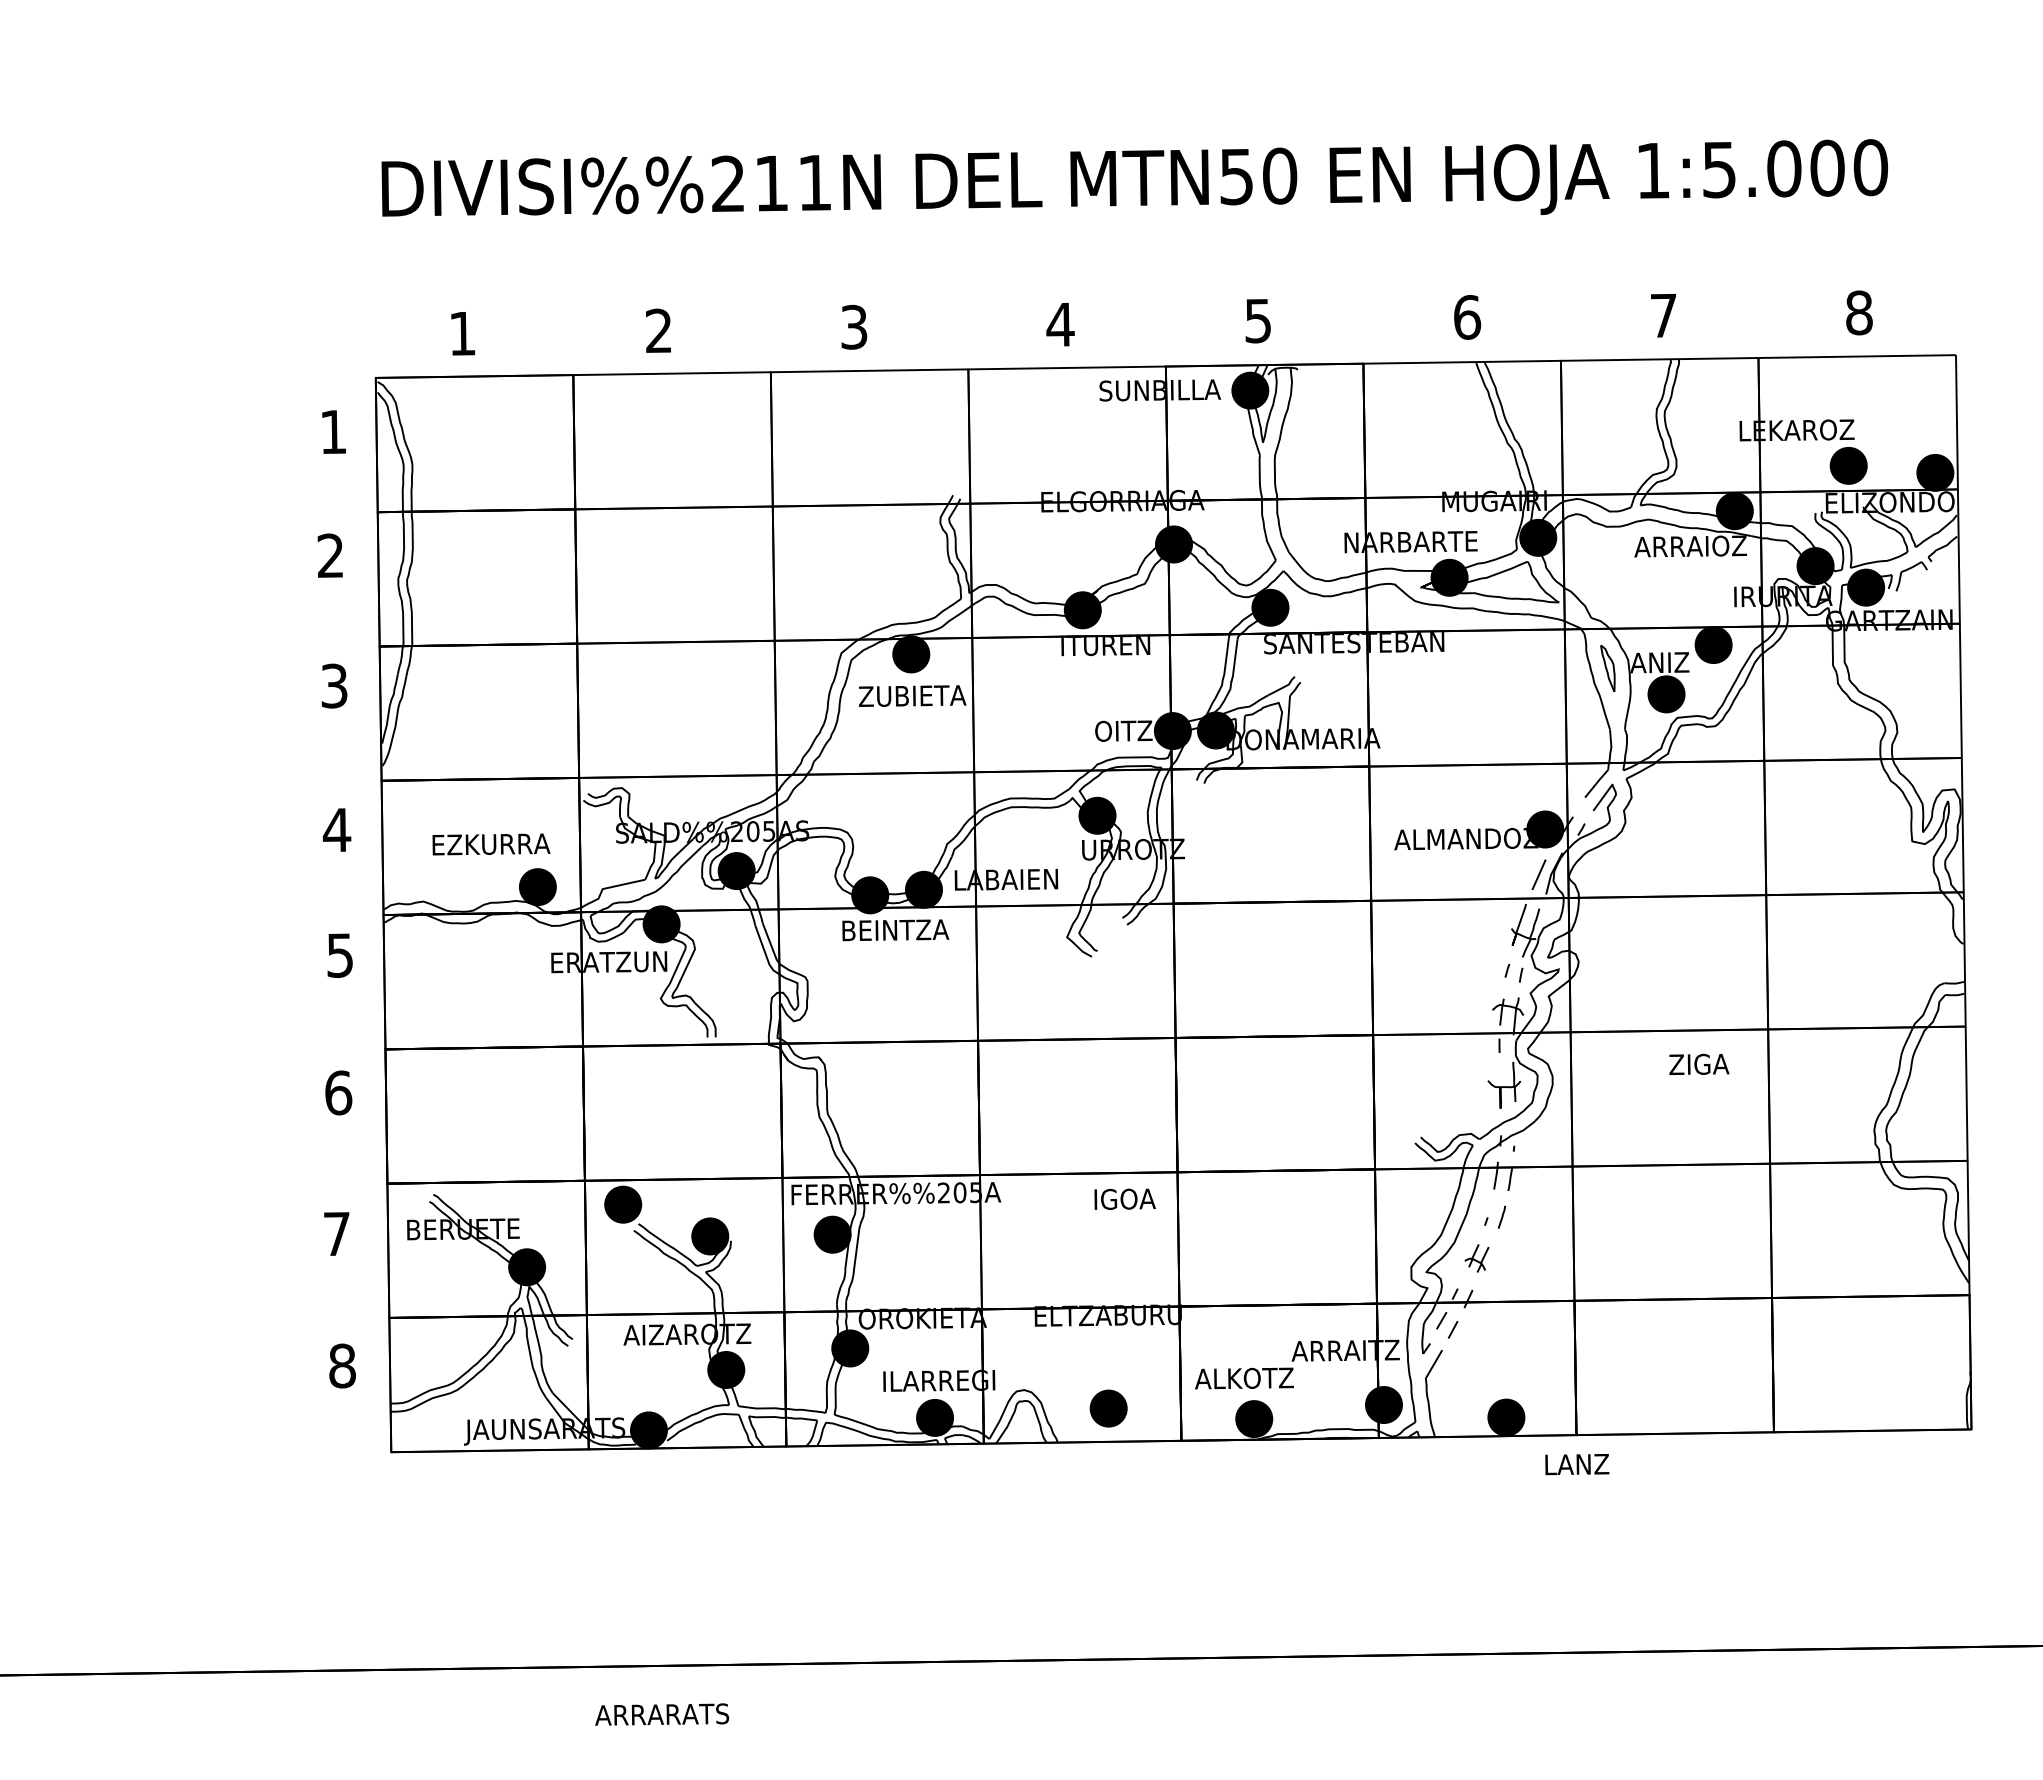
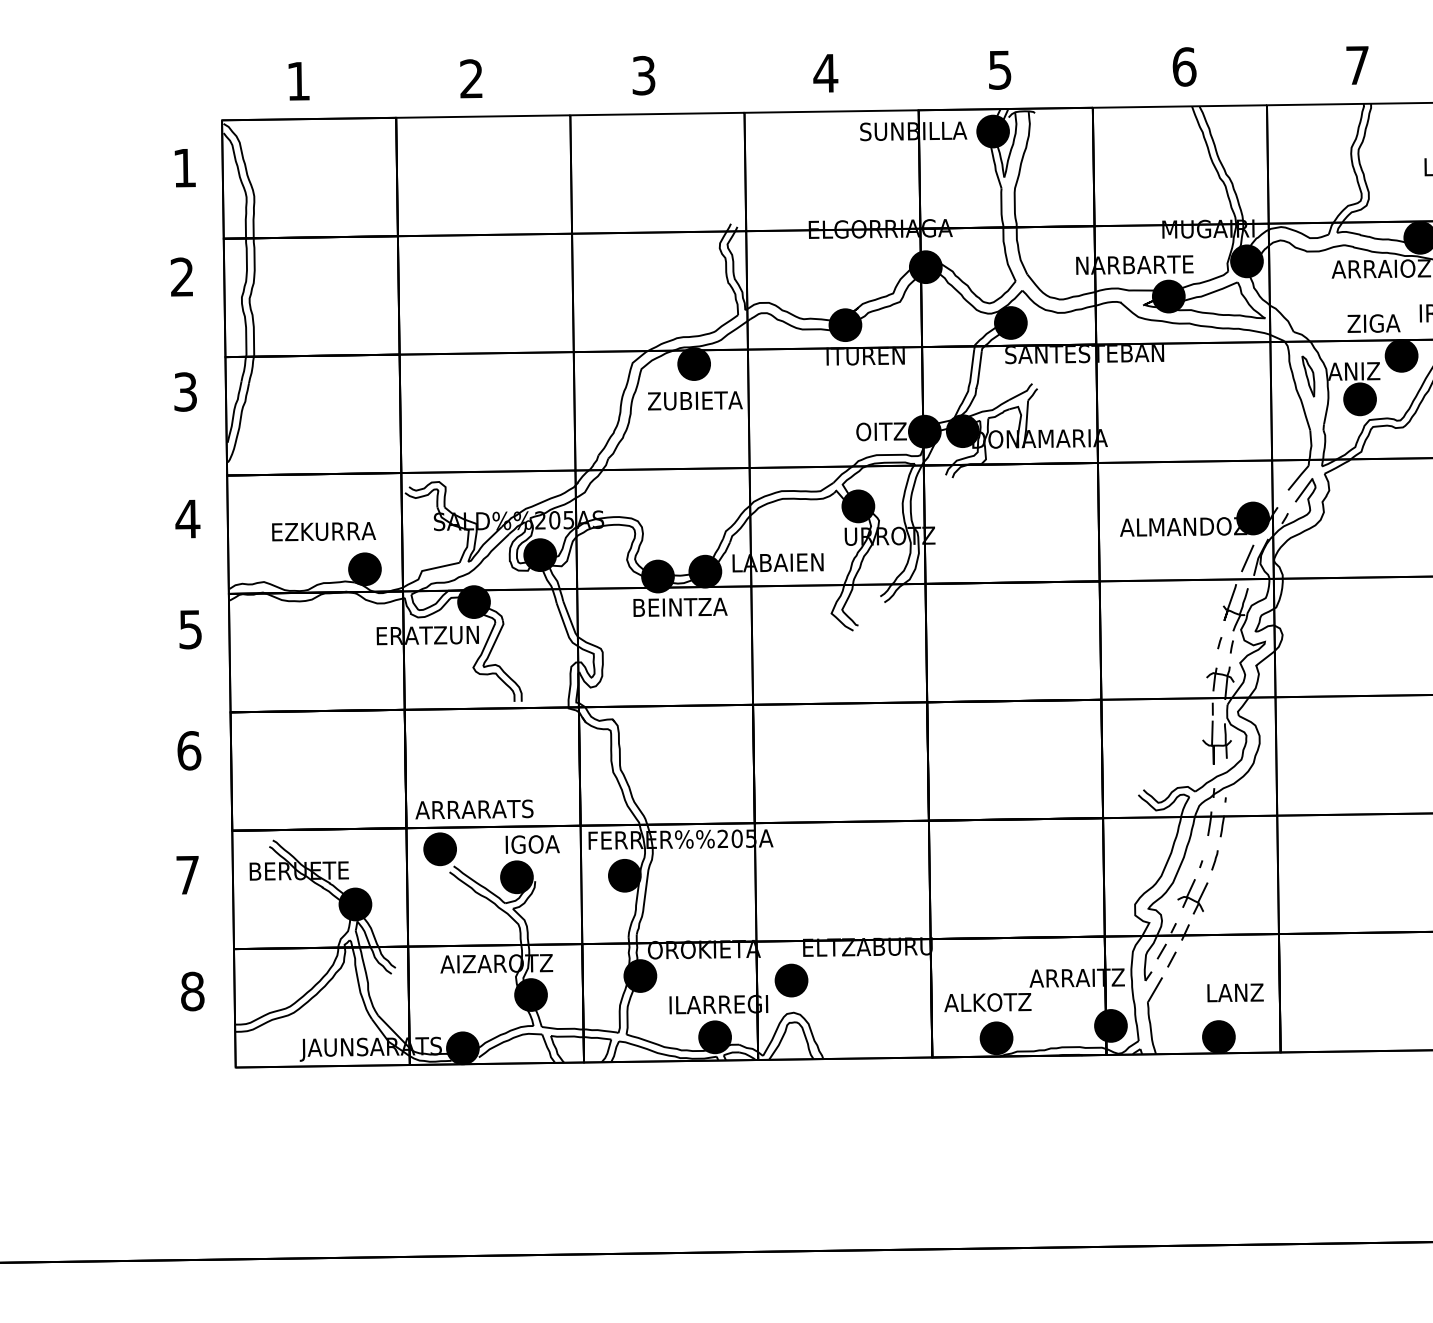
text: (1699, 1063) -> (1374, 322), moved
line: (1498, 1073) -> (1211, 733), added
text: (1124, 1198) -> (532, 843), moved
part: (1476, 1258) -> (1192, 896), size x1.43
part: (1108, 1408) -> (791, 980), moved
text: (1577, 1464) -> (1235, 992), moved
text: (662, 1714) -> (474, 809), moved

